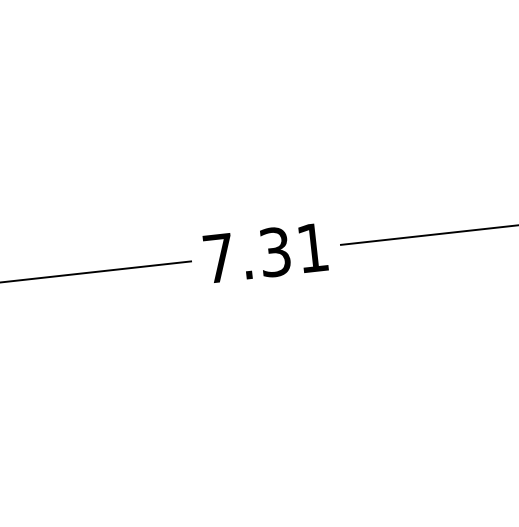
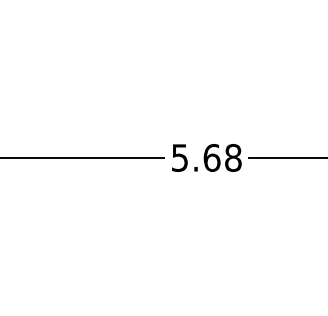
text: (265, 252) -> (206, 157), 7.31 -> 5.68

